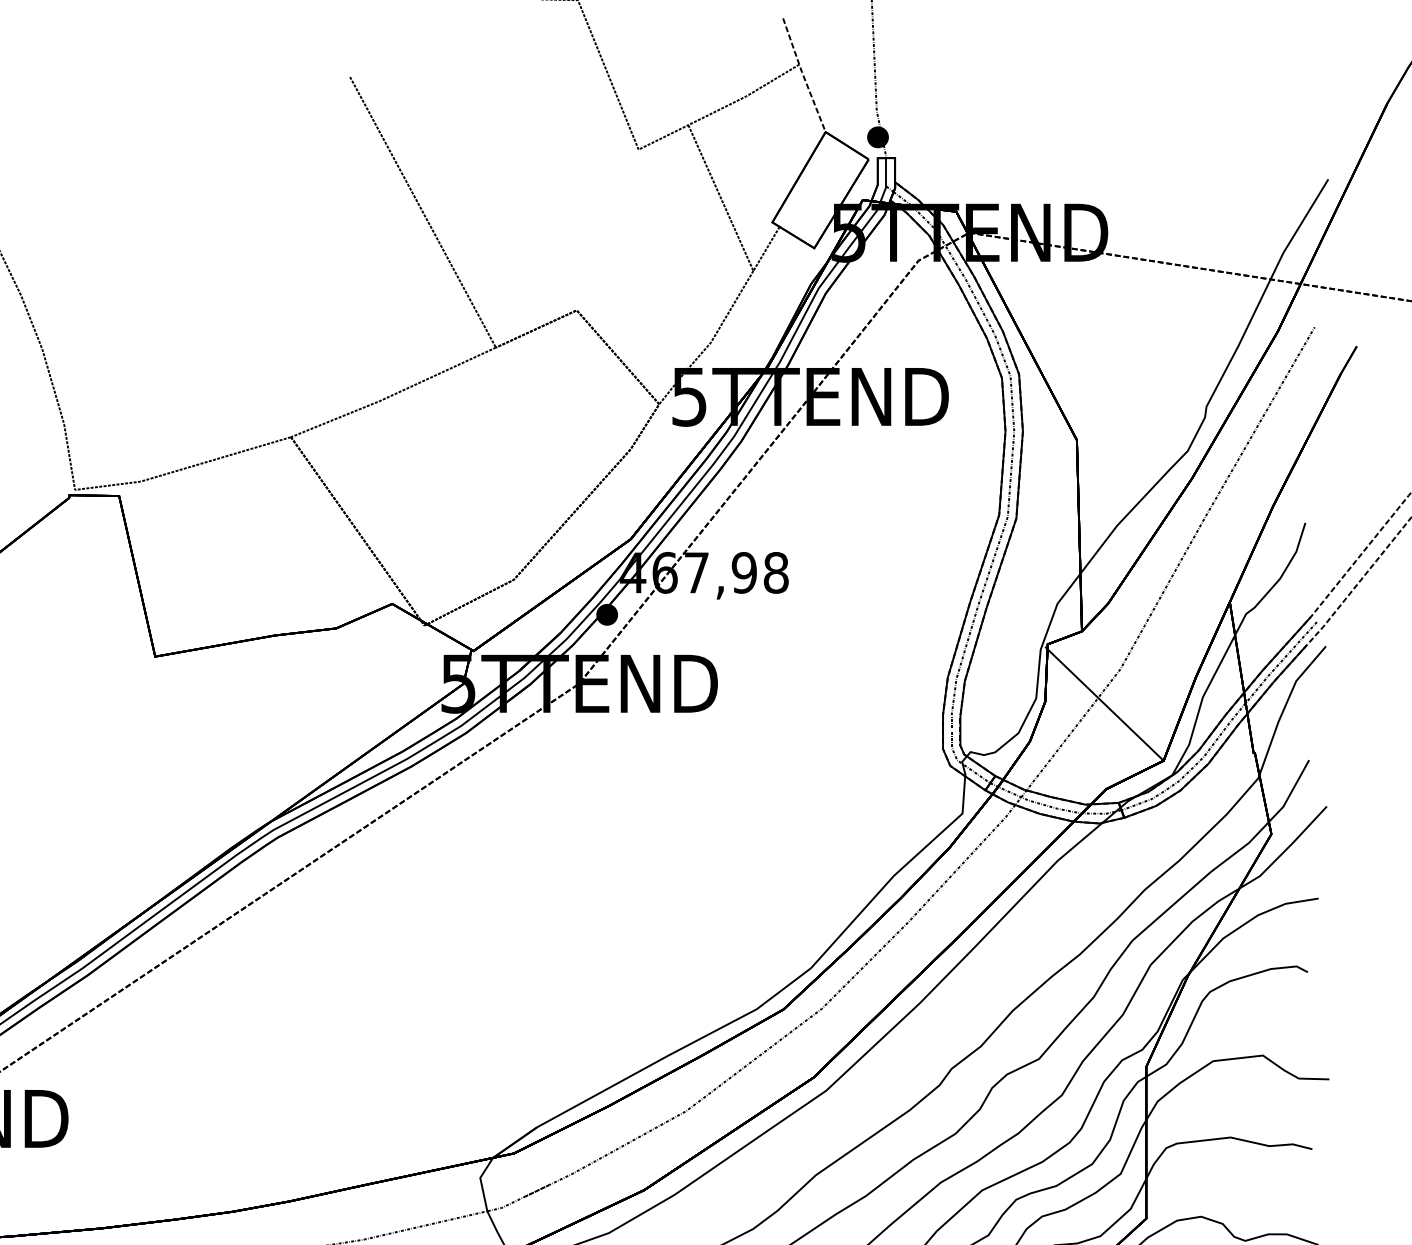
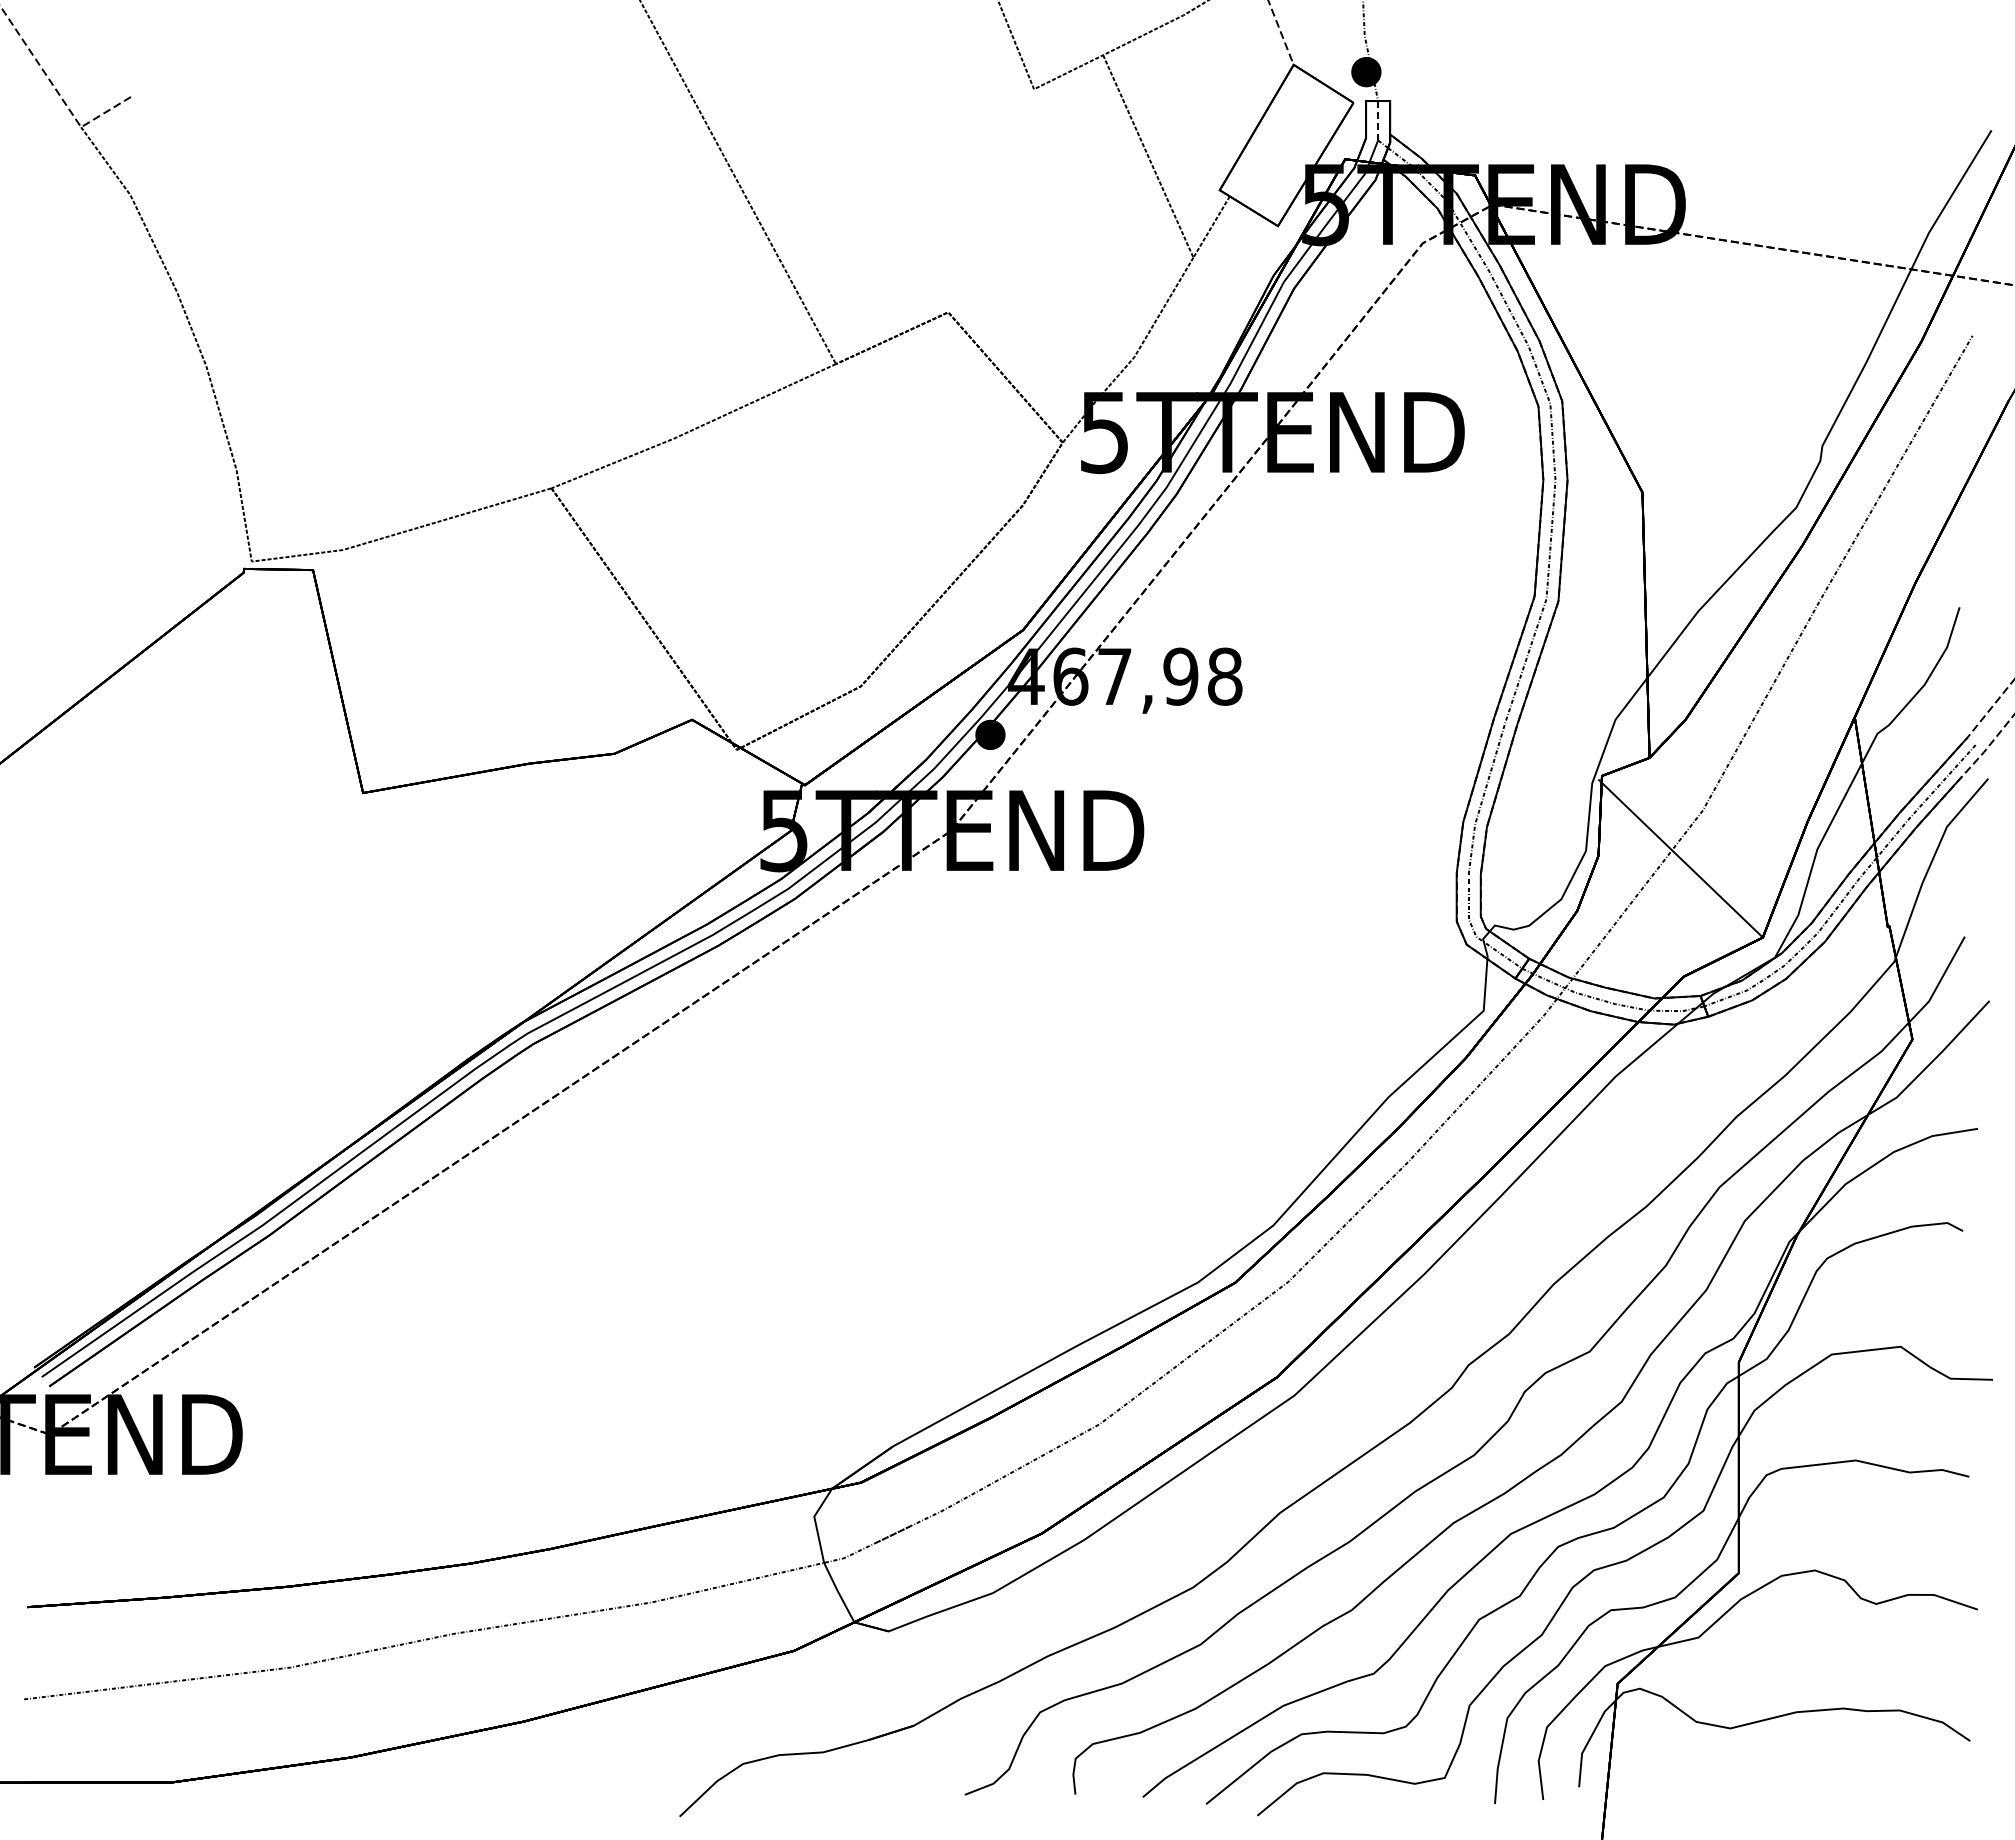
line: (886, 172) -> (1378, 120), solid -> dashed

